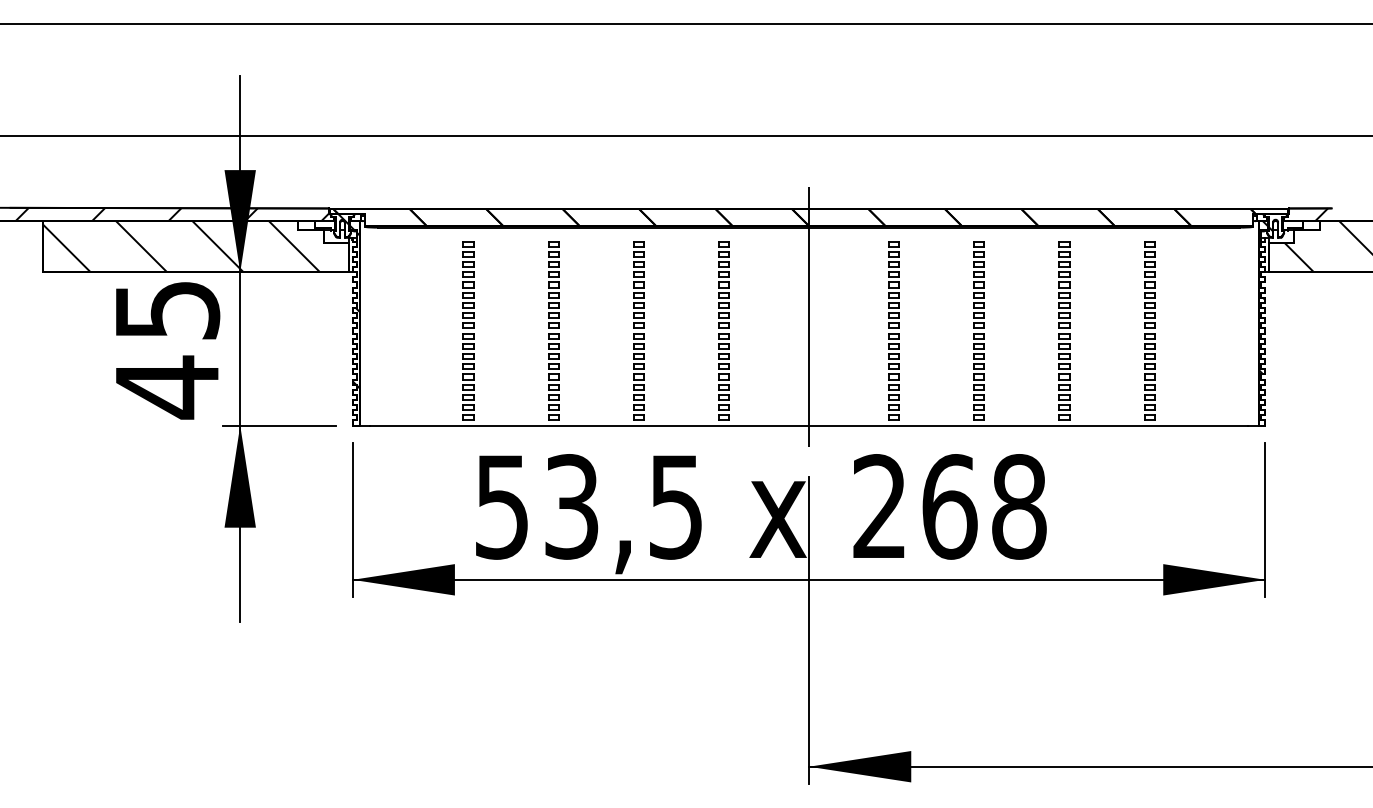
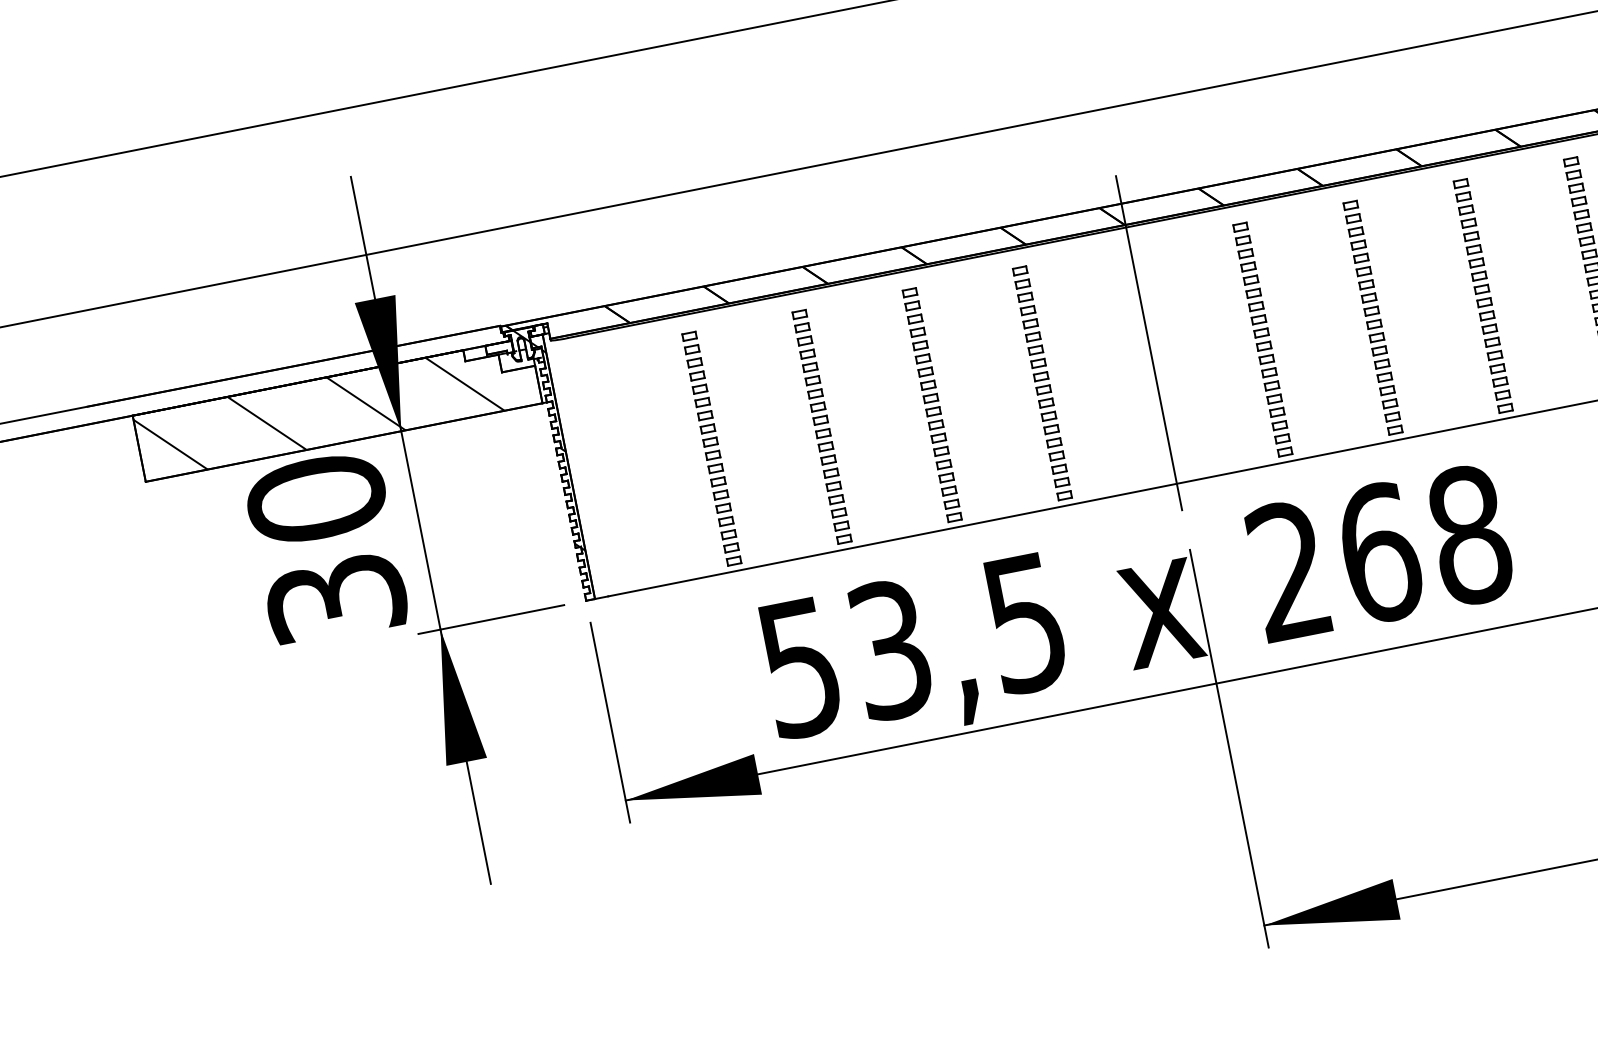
hatch: (172, 214) -> (298, 373), removed
text: (167, 349) -> (326, 549), 45 -> 30

